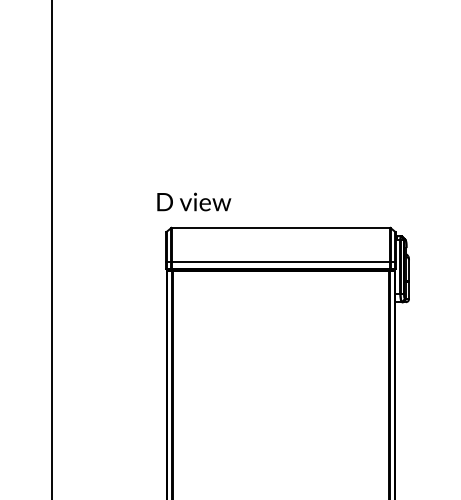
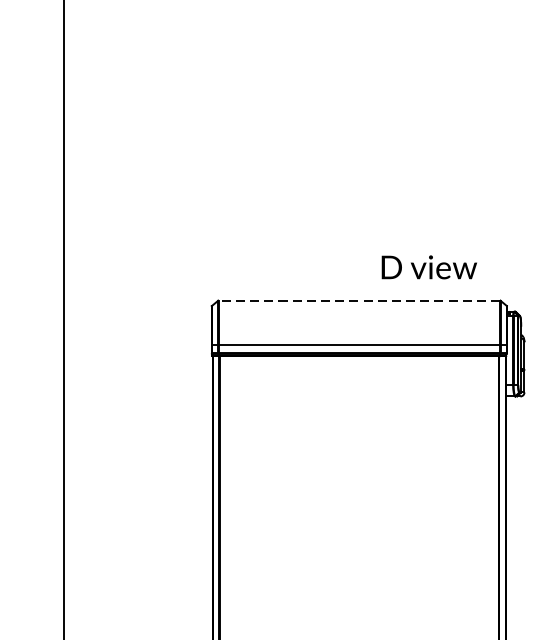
text: (194, 201) -> (429, 266), moved
line: (280, 227) -> (358, 300), solid -> dashed

